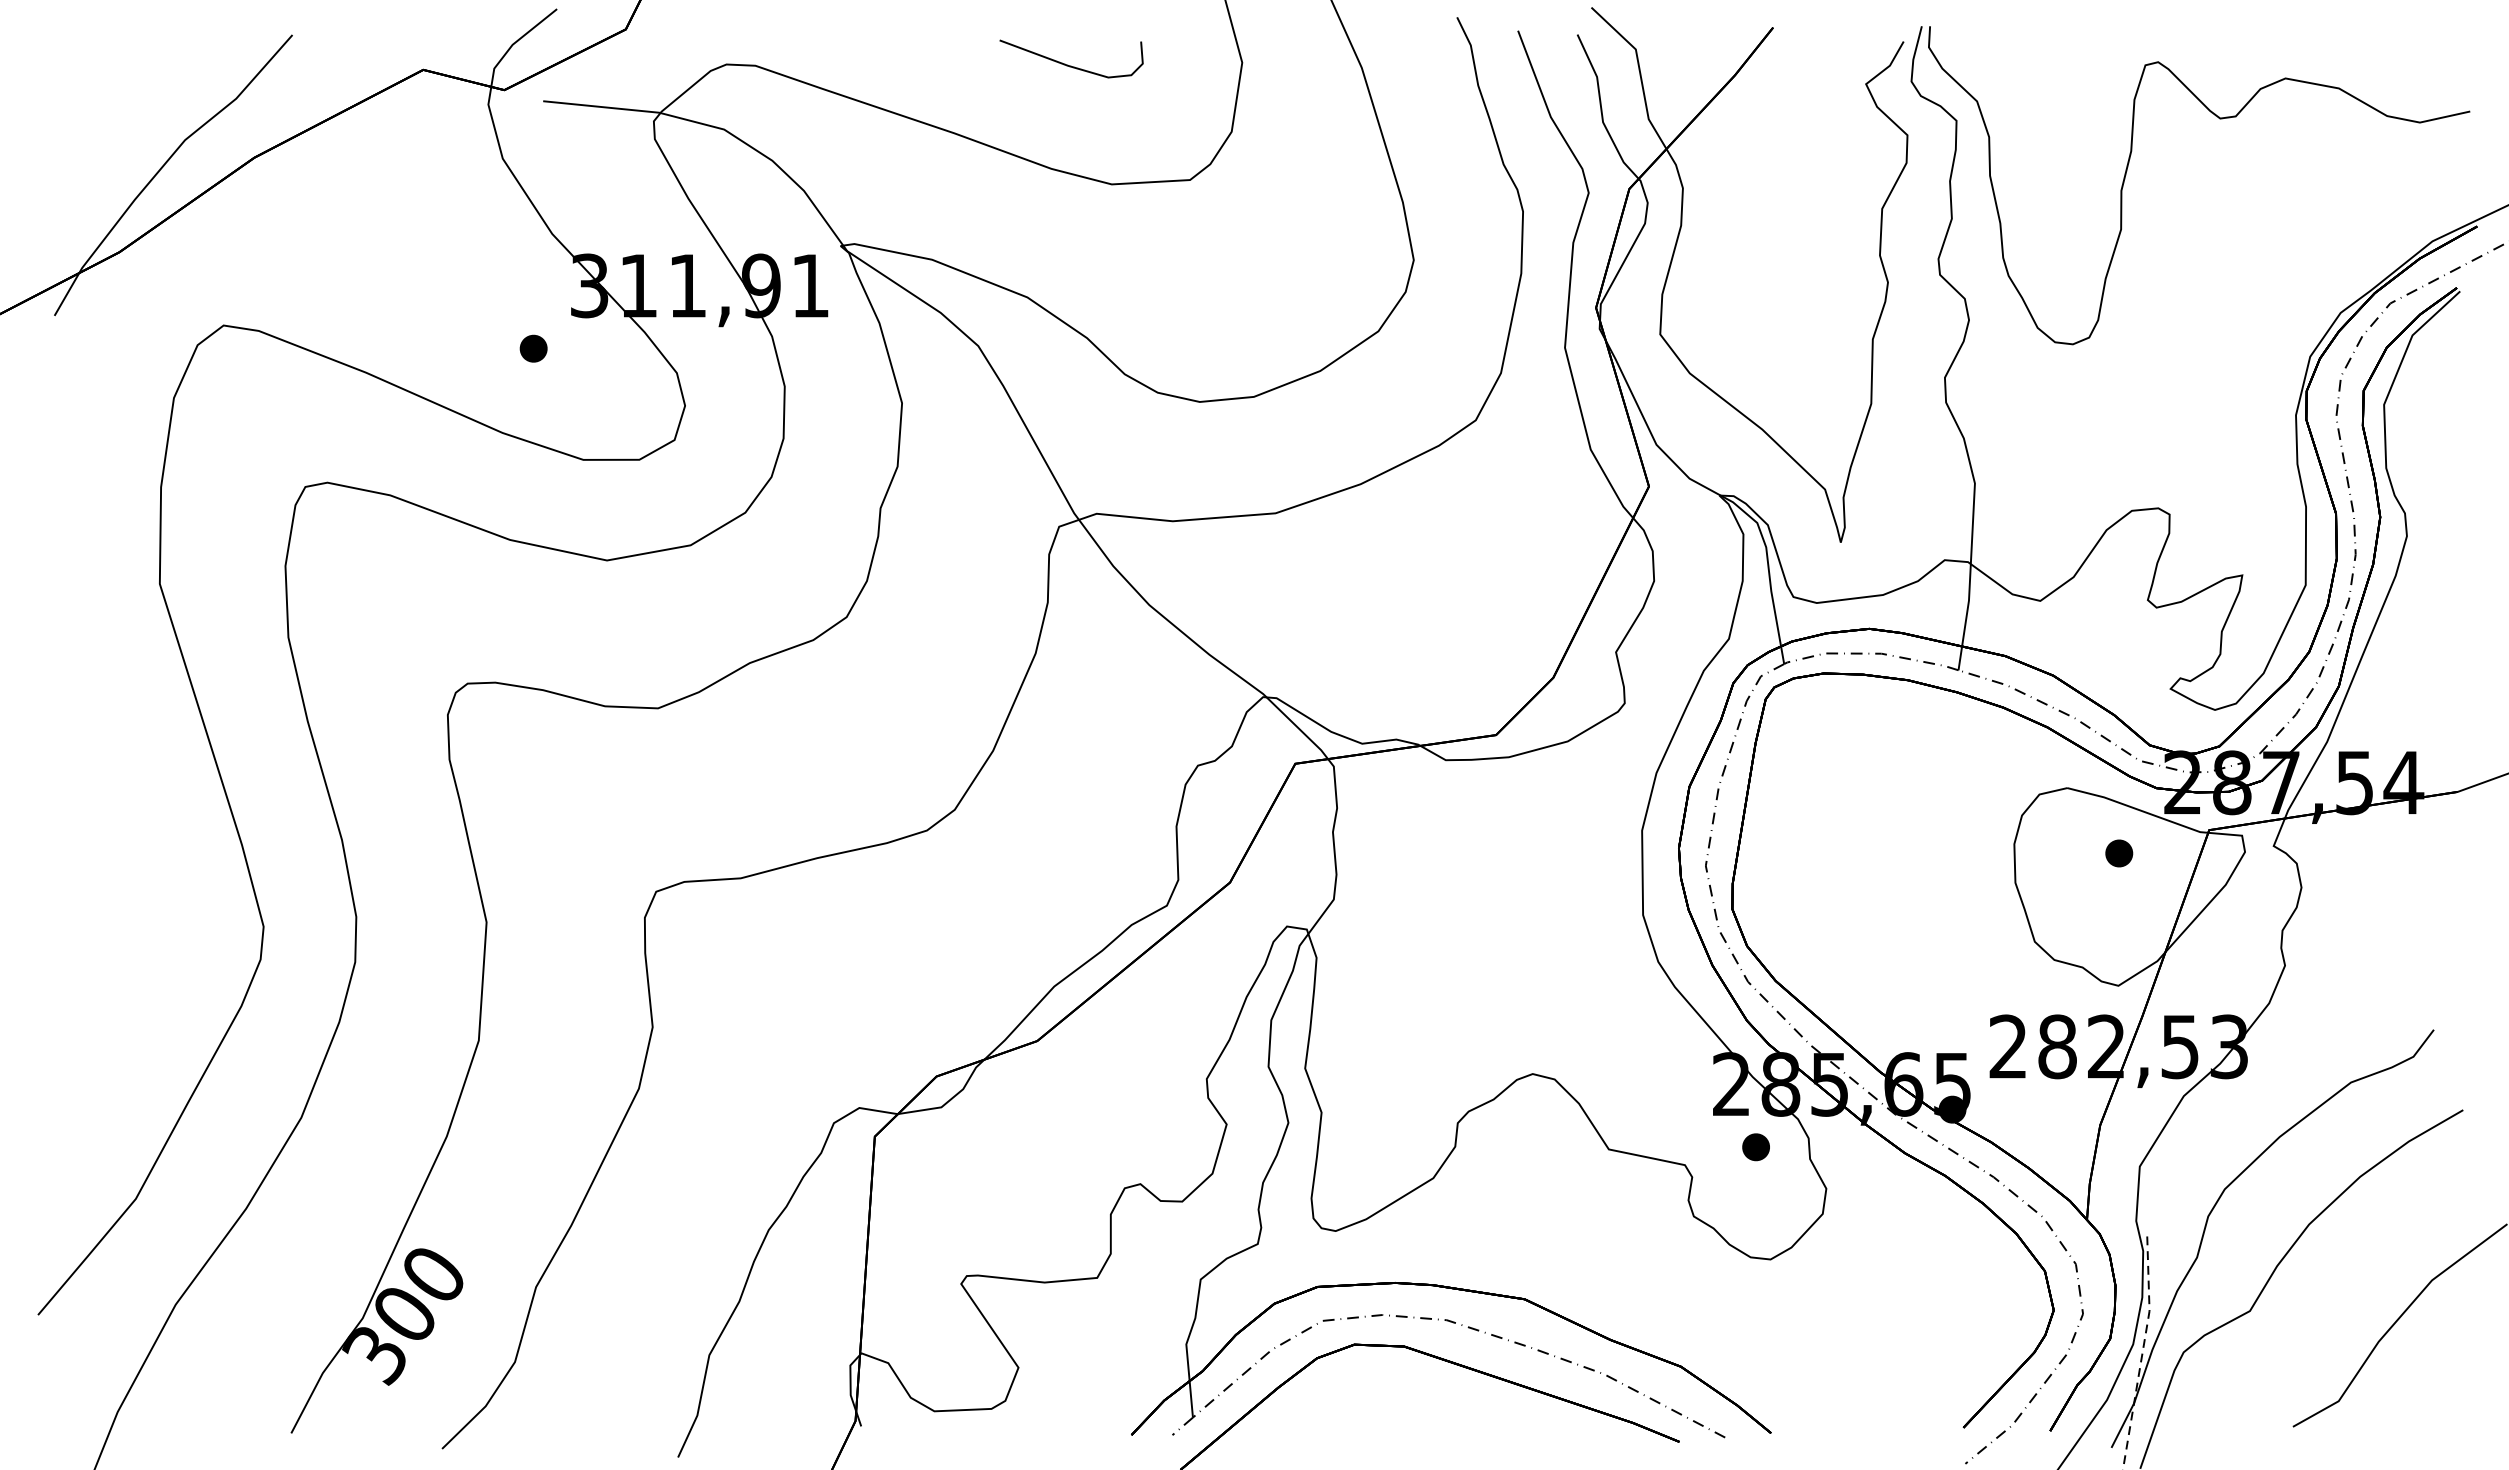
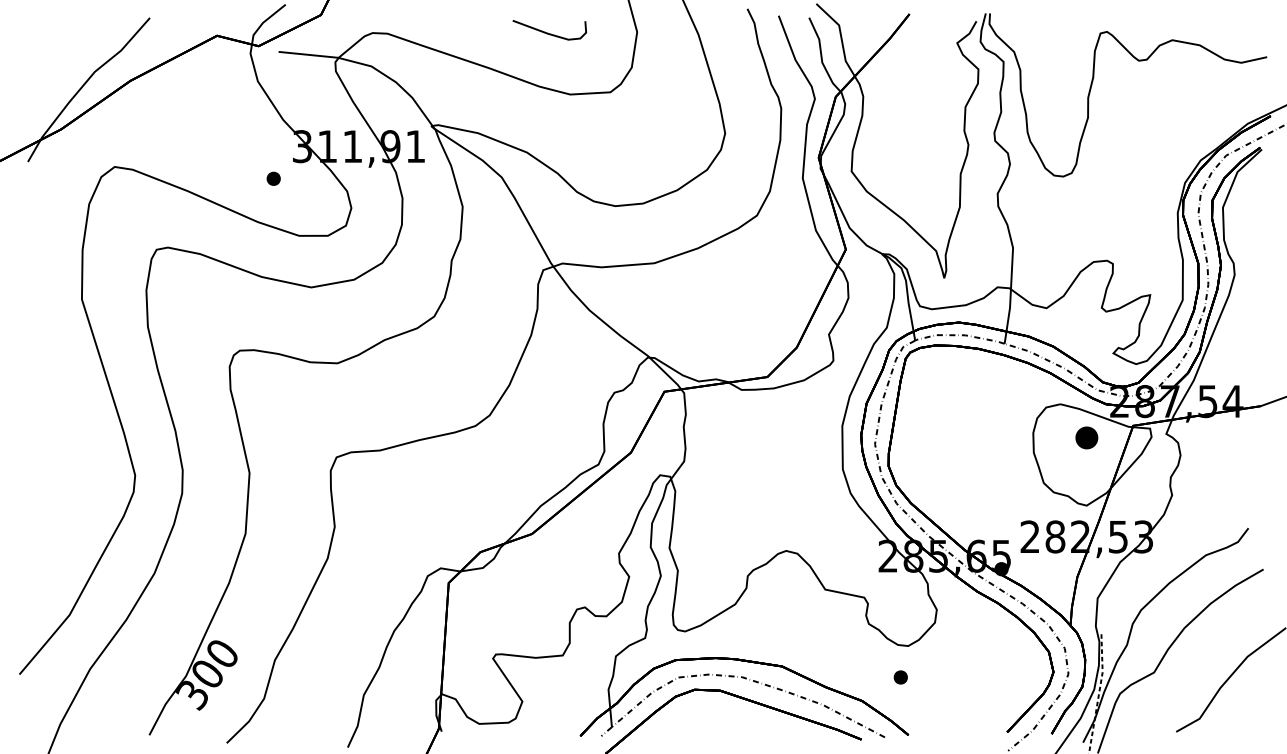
part: (2120, 852) -> (1087, 437), size x1.6
part: (1755, 1147) -> (900, 677), moved

